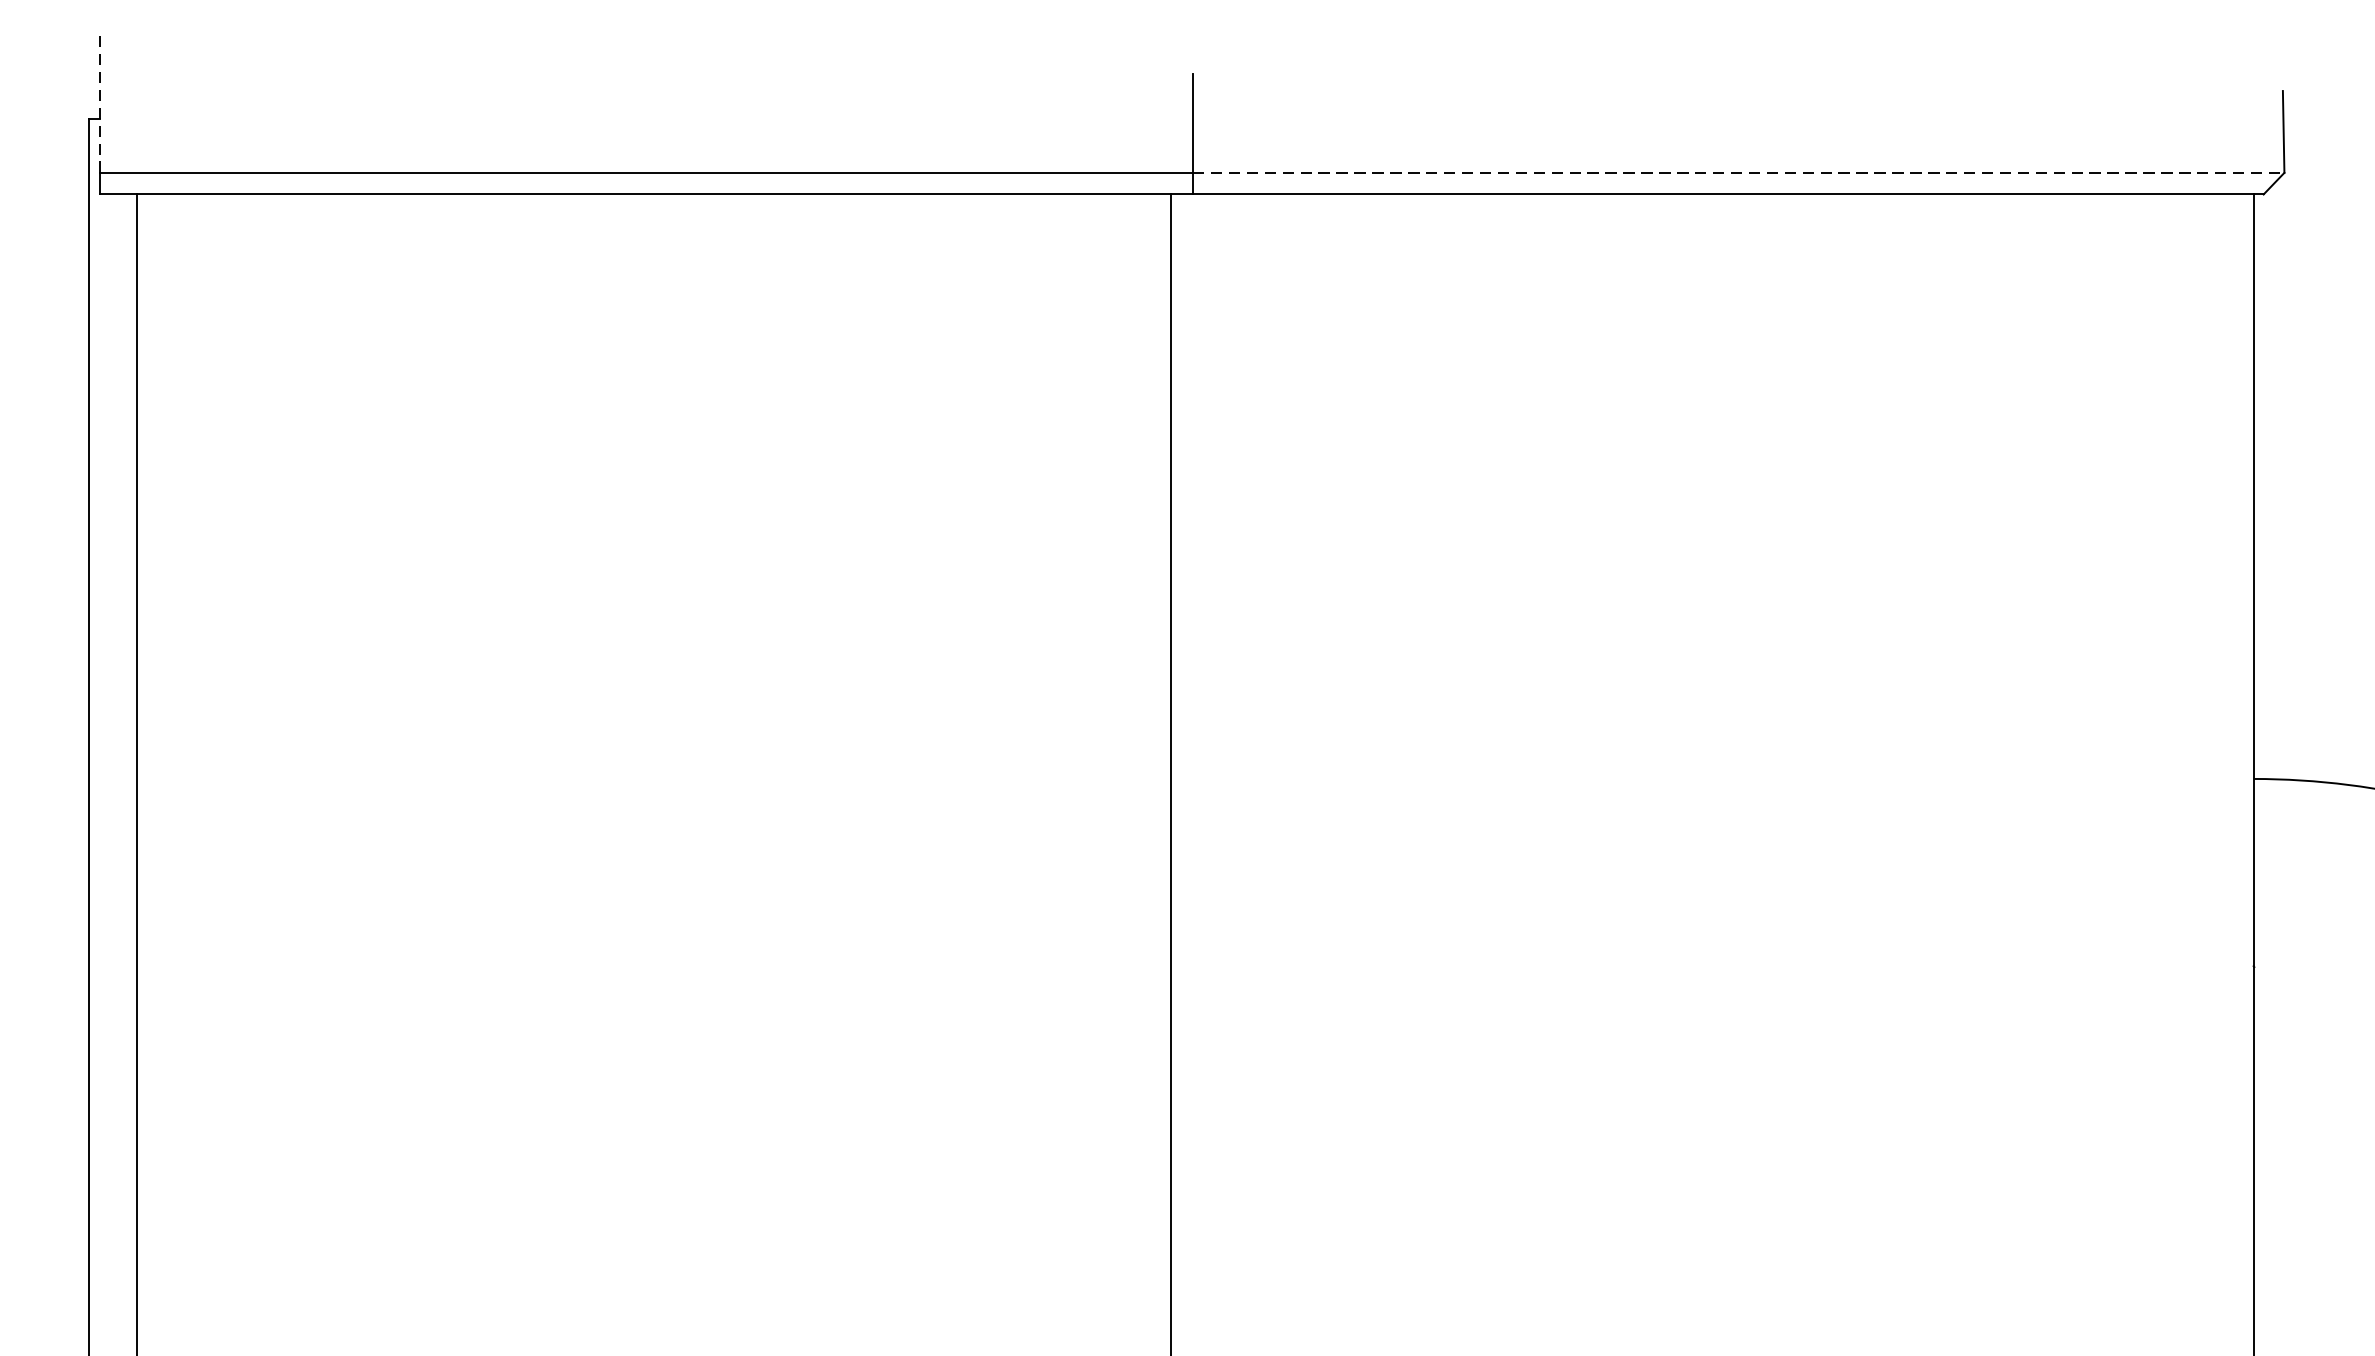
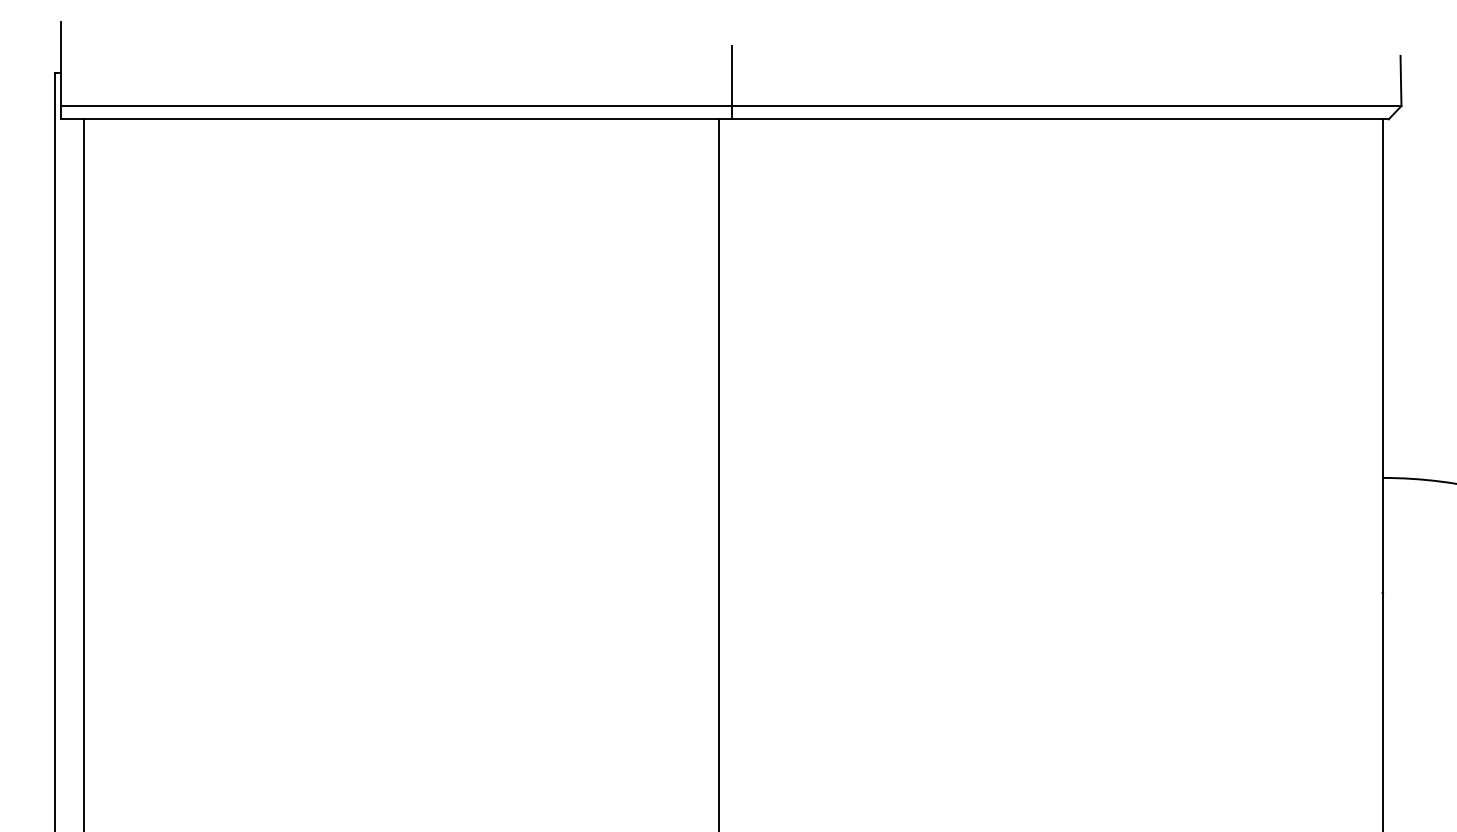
line: (100, 105) -> (61, 64), dashed -> solid
line: (1738, 173) -> (1066, 106), dashed -> solid

